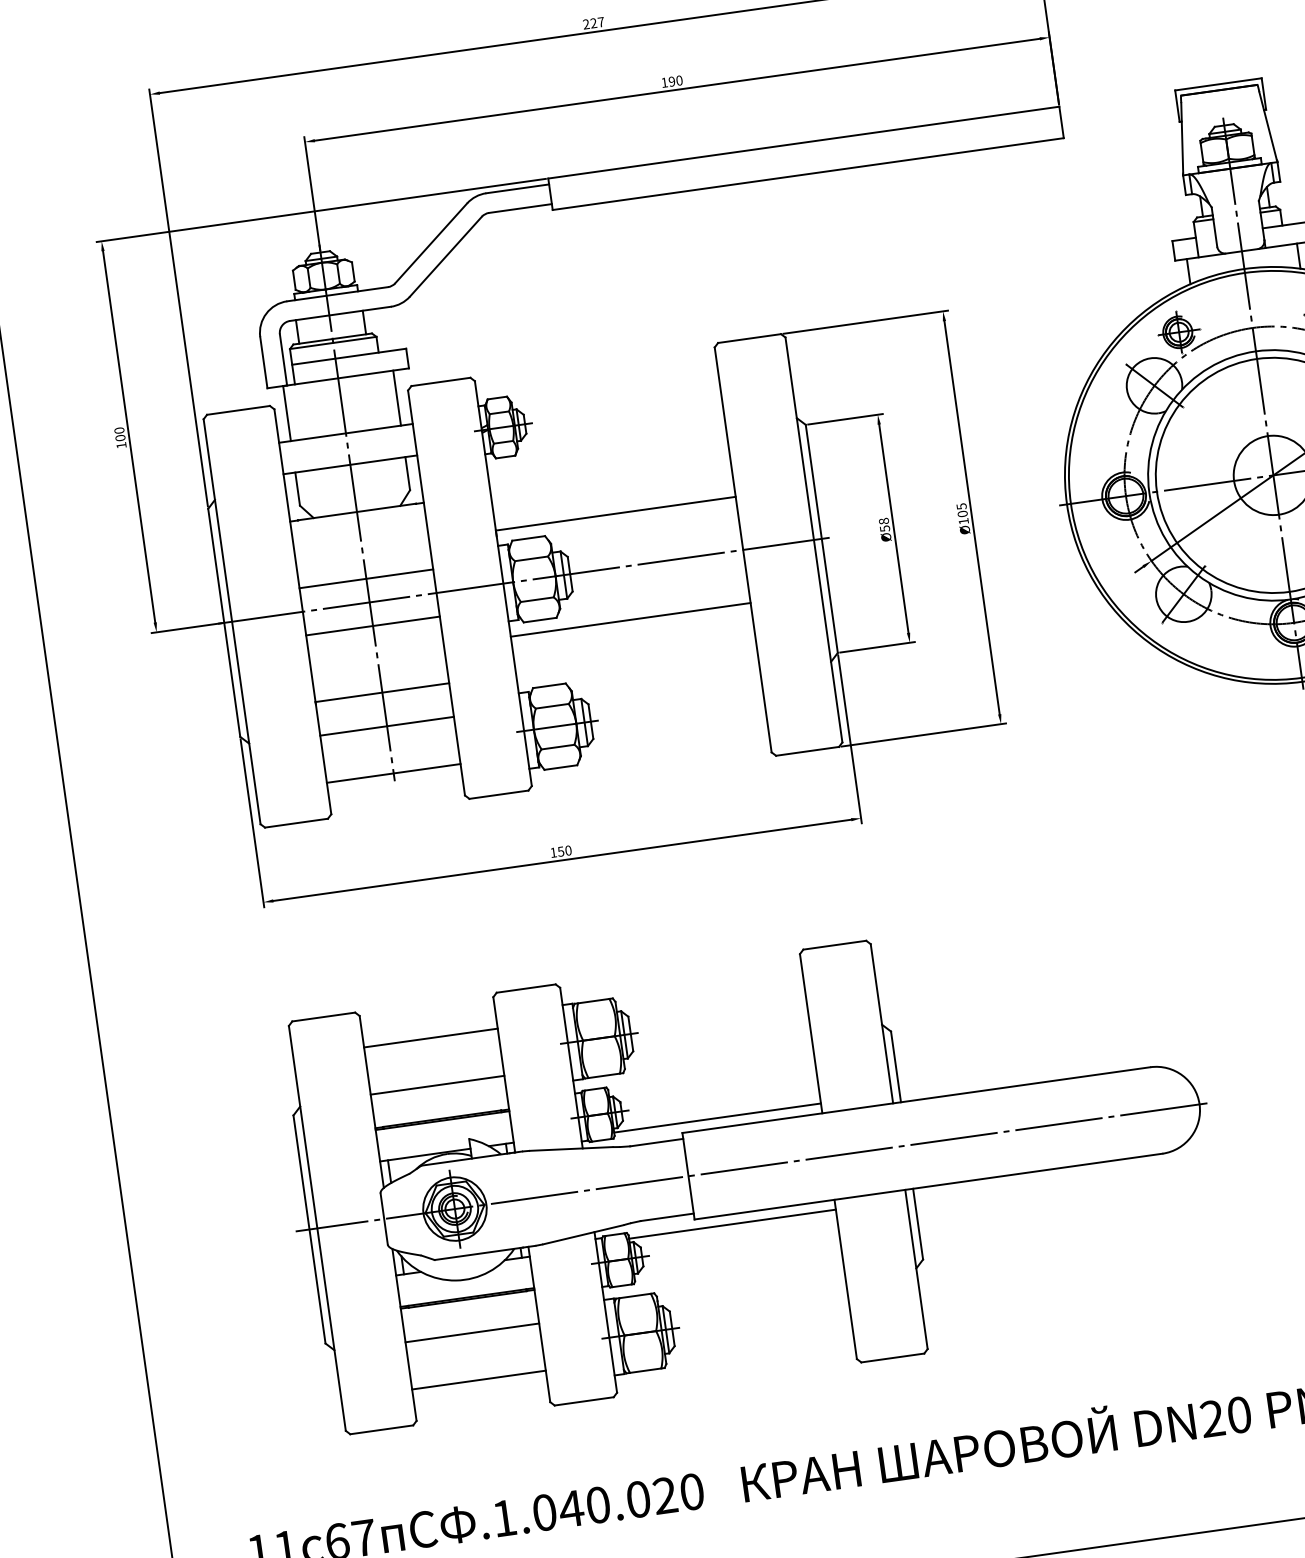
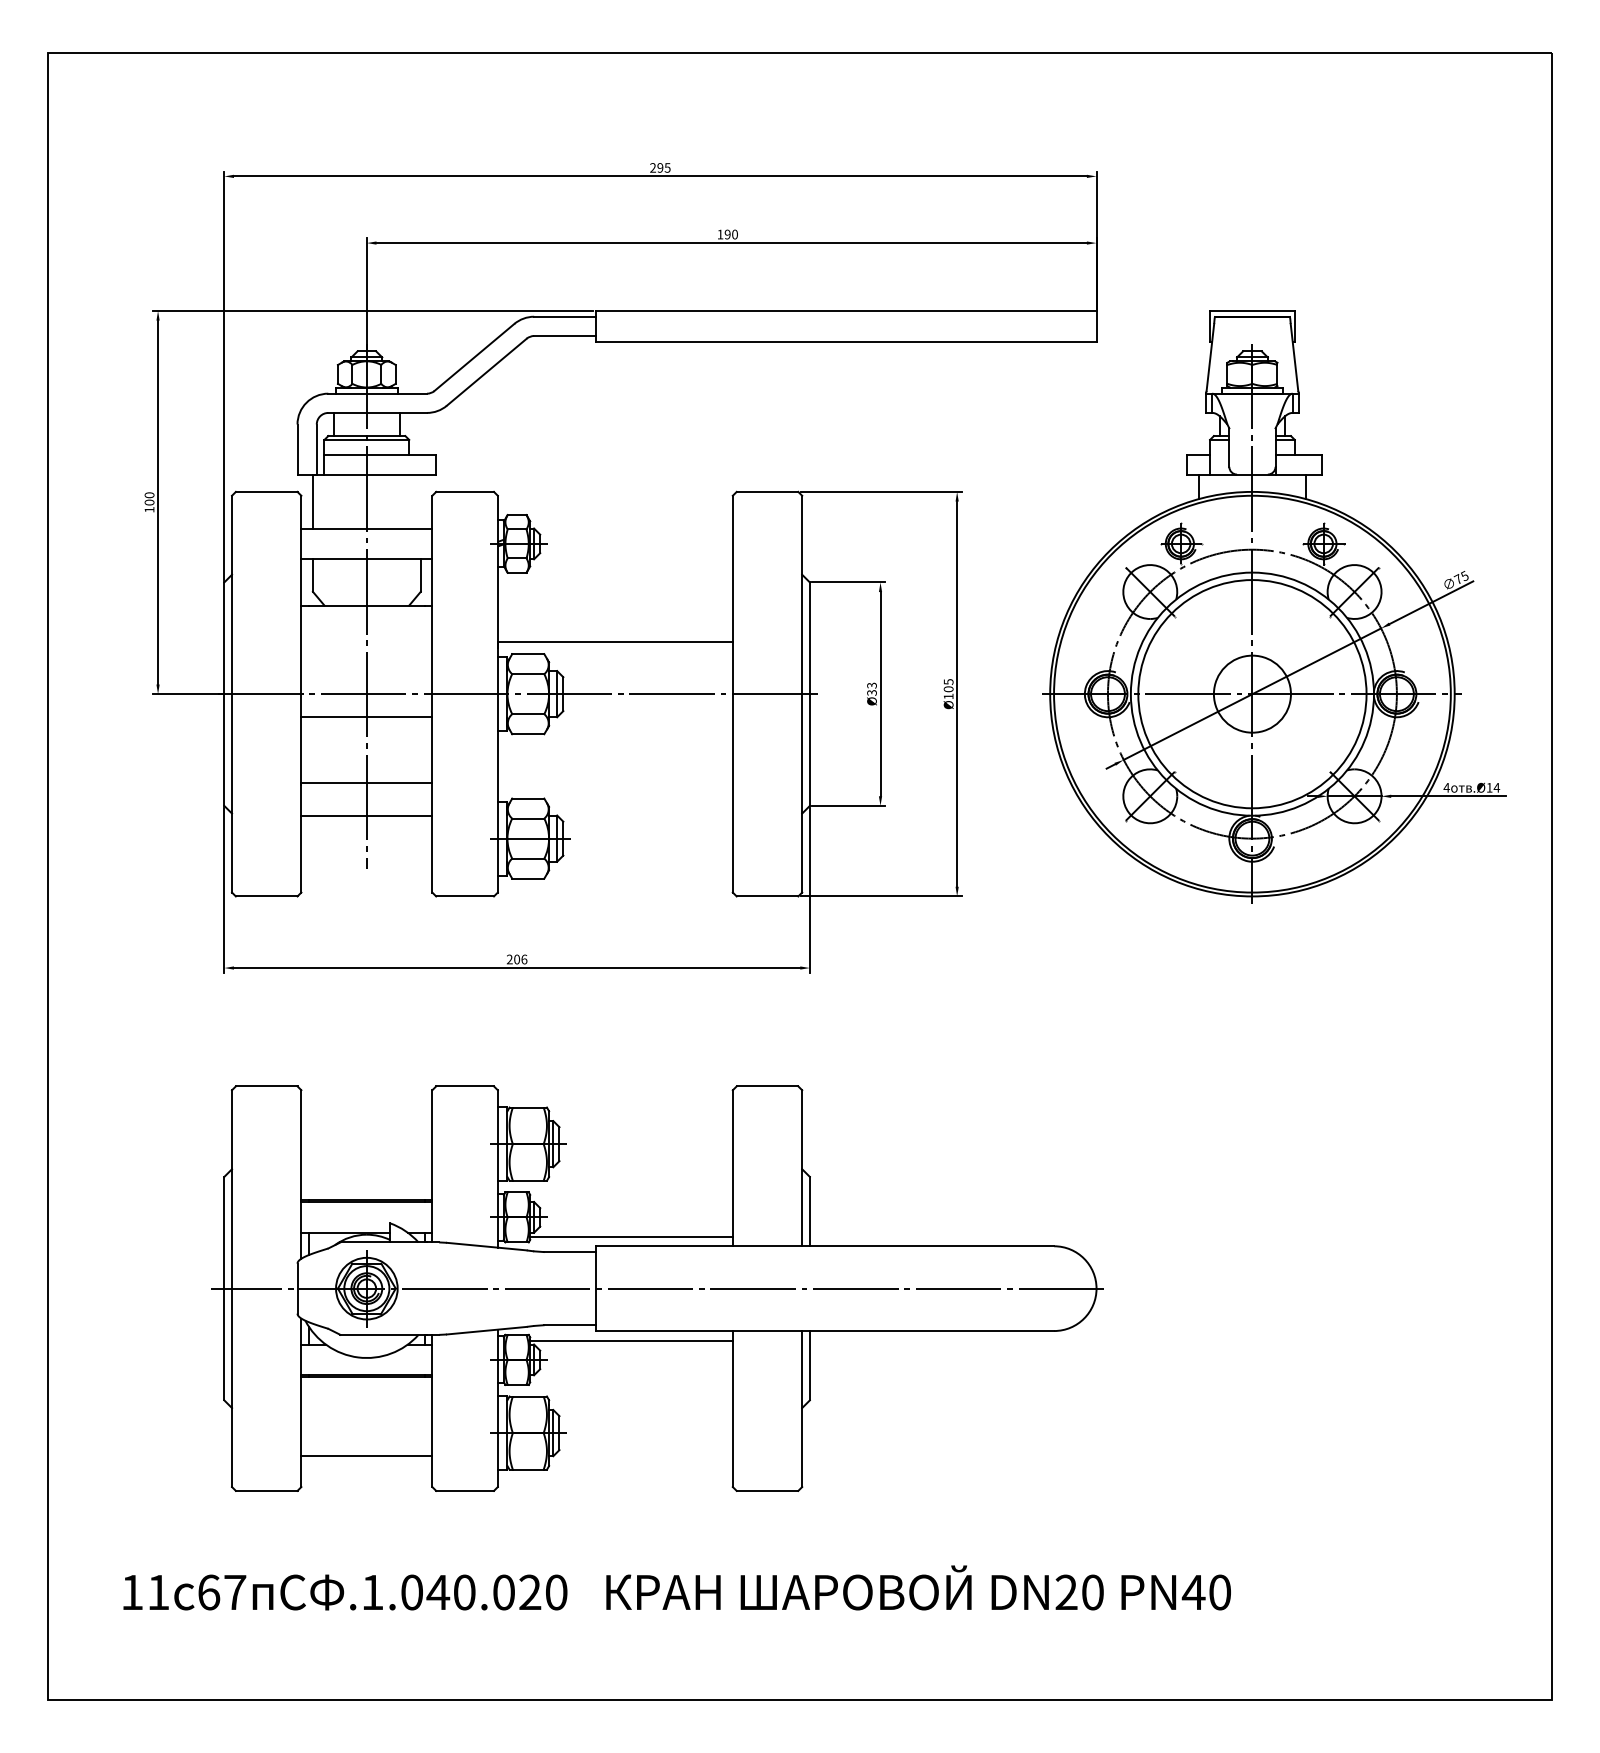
text: (596, 22) -> (663, 167), 227 -> 295
line: (396, 398) -> (420, 501), removed
text: (883, 524) -> (871, 688), Ø58 -> Ø33
line: (366, 579) -> (366, 671), removed
line: (629, 620) -> (614, 746), removed
line: (393, 773) -> (366, 861), removed
text: (560, 851) -> (516, 959), 150 -> 206
line: (430, 1038) -> (366, 1121), removed
line: (437, 1085) -> (366, 1167), removed
line: (472, 1333) -> (366, 1410), removed

